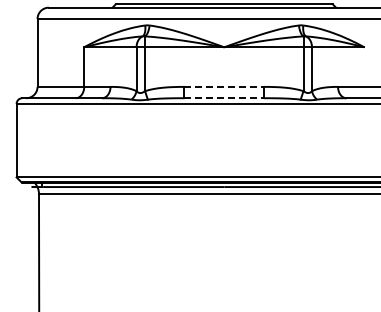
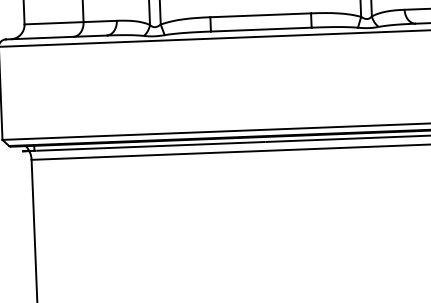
line: (224, 86) -> (260, 14), dashed -> solid
line: (224, 98) -> (261, 29), dashed -> solid

